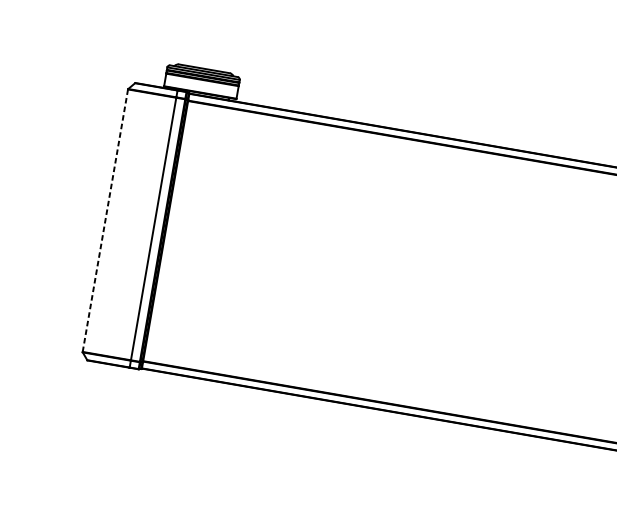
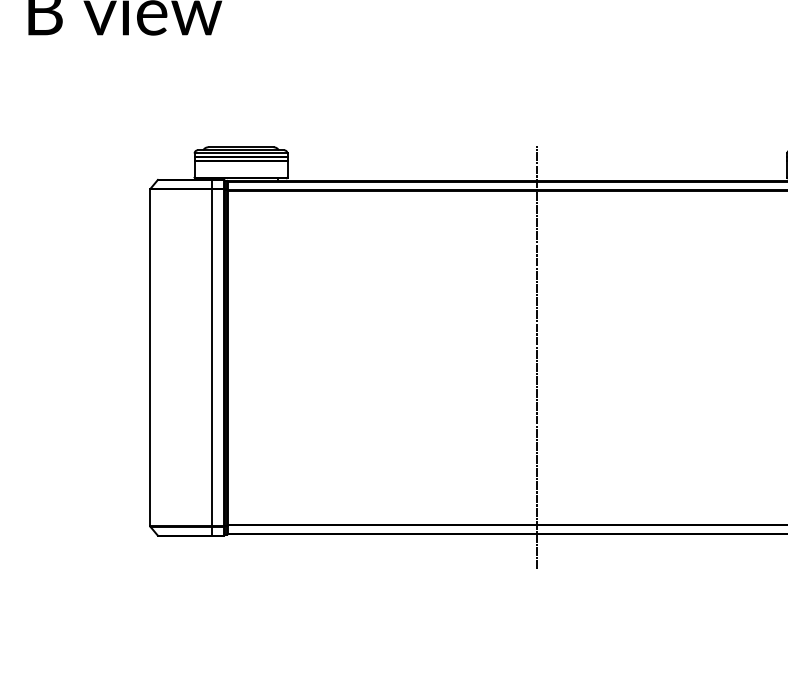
line: (105, 221) -> (150, 358), dashed -> solid
line: (407, 272) -> (537, 357), added

